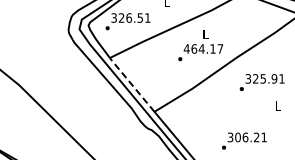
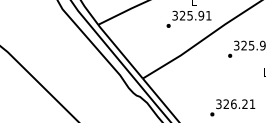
text: (203, 48) -> (191, 15), 464.17 -> 325.91
line: (131, 84) -> (119, 51), dashed -> solid
text: (237, 137) -> (225, 104), 306.21 -> 326.21

